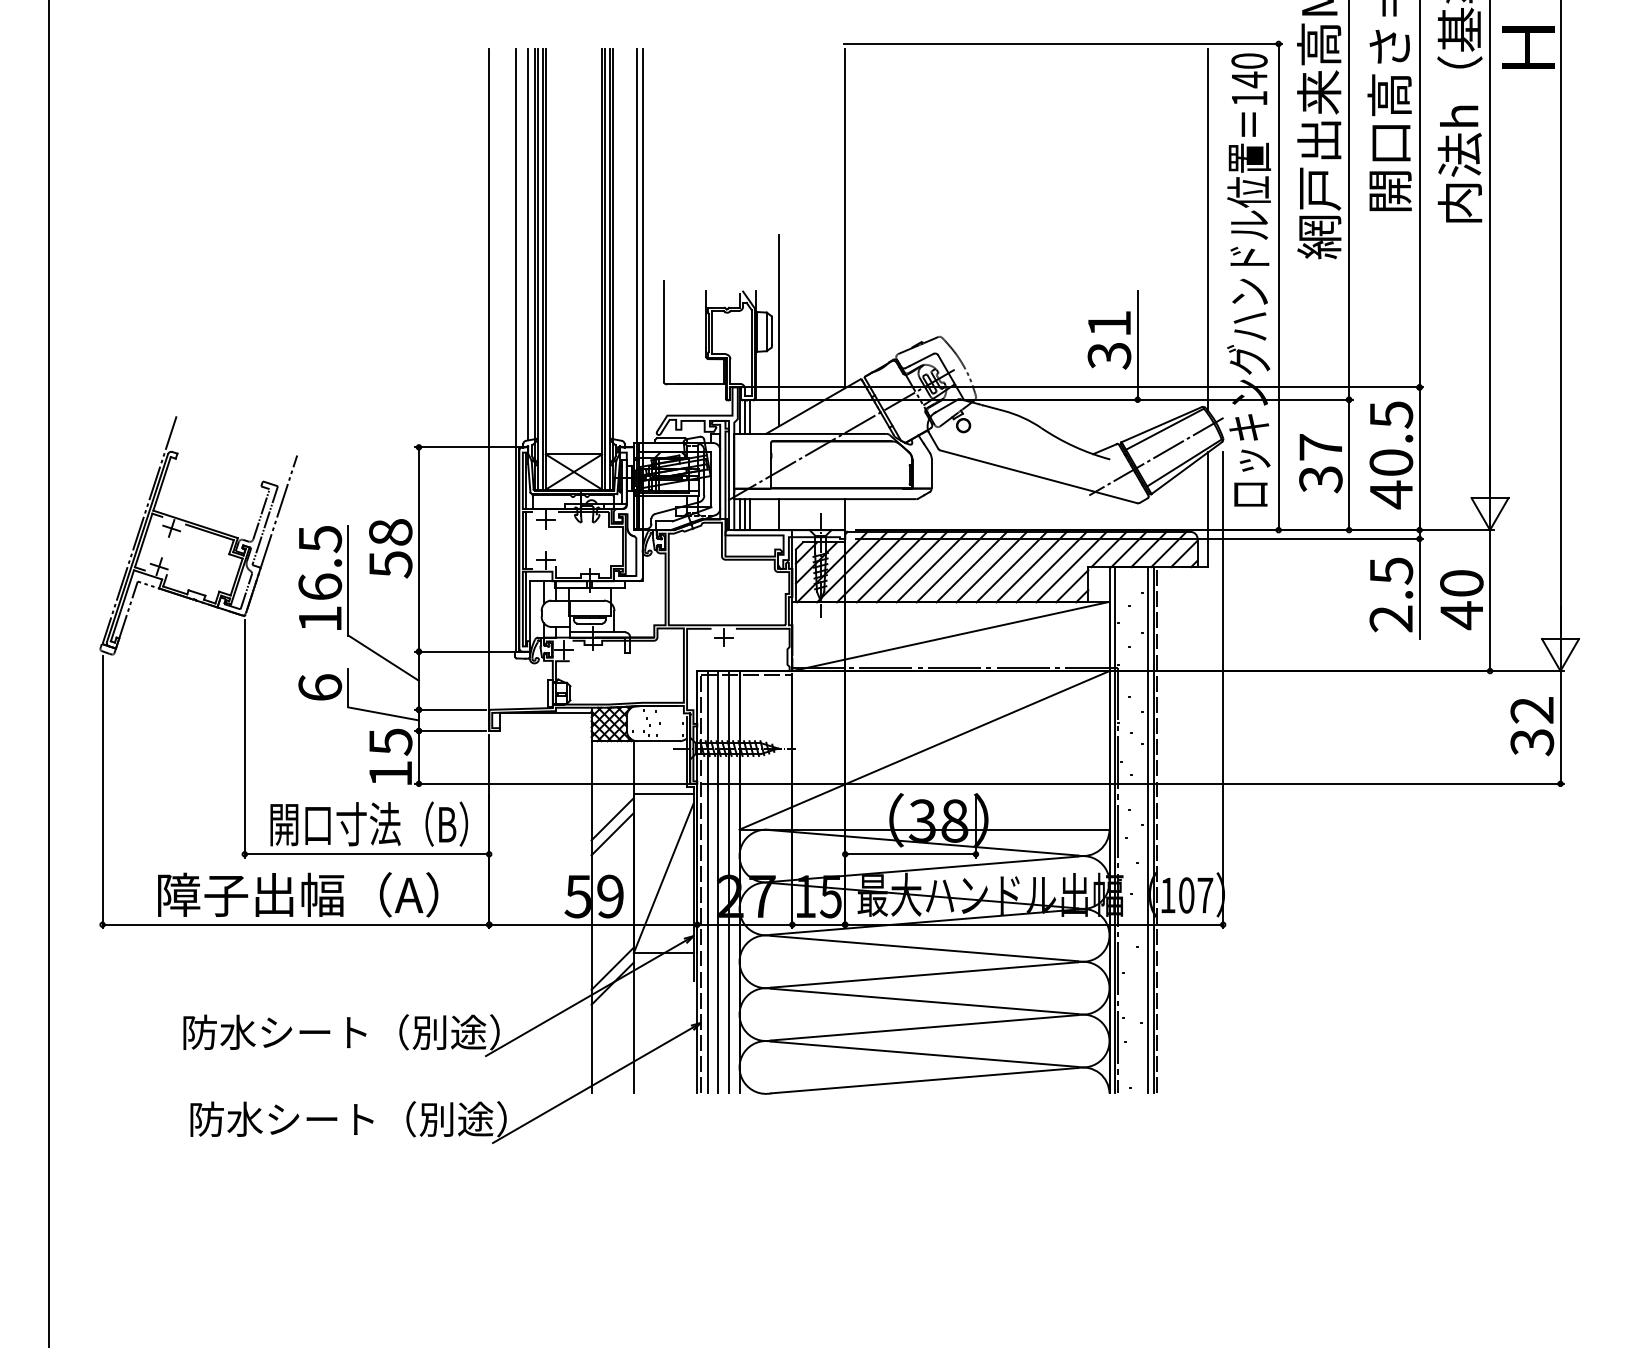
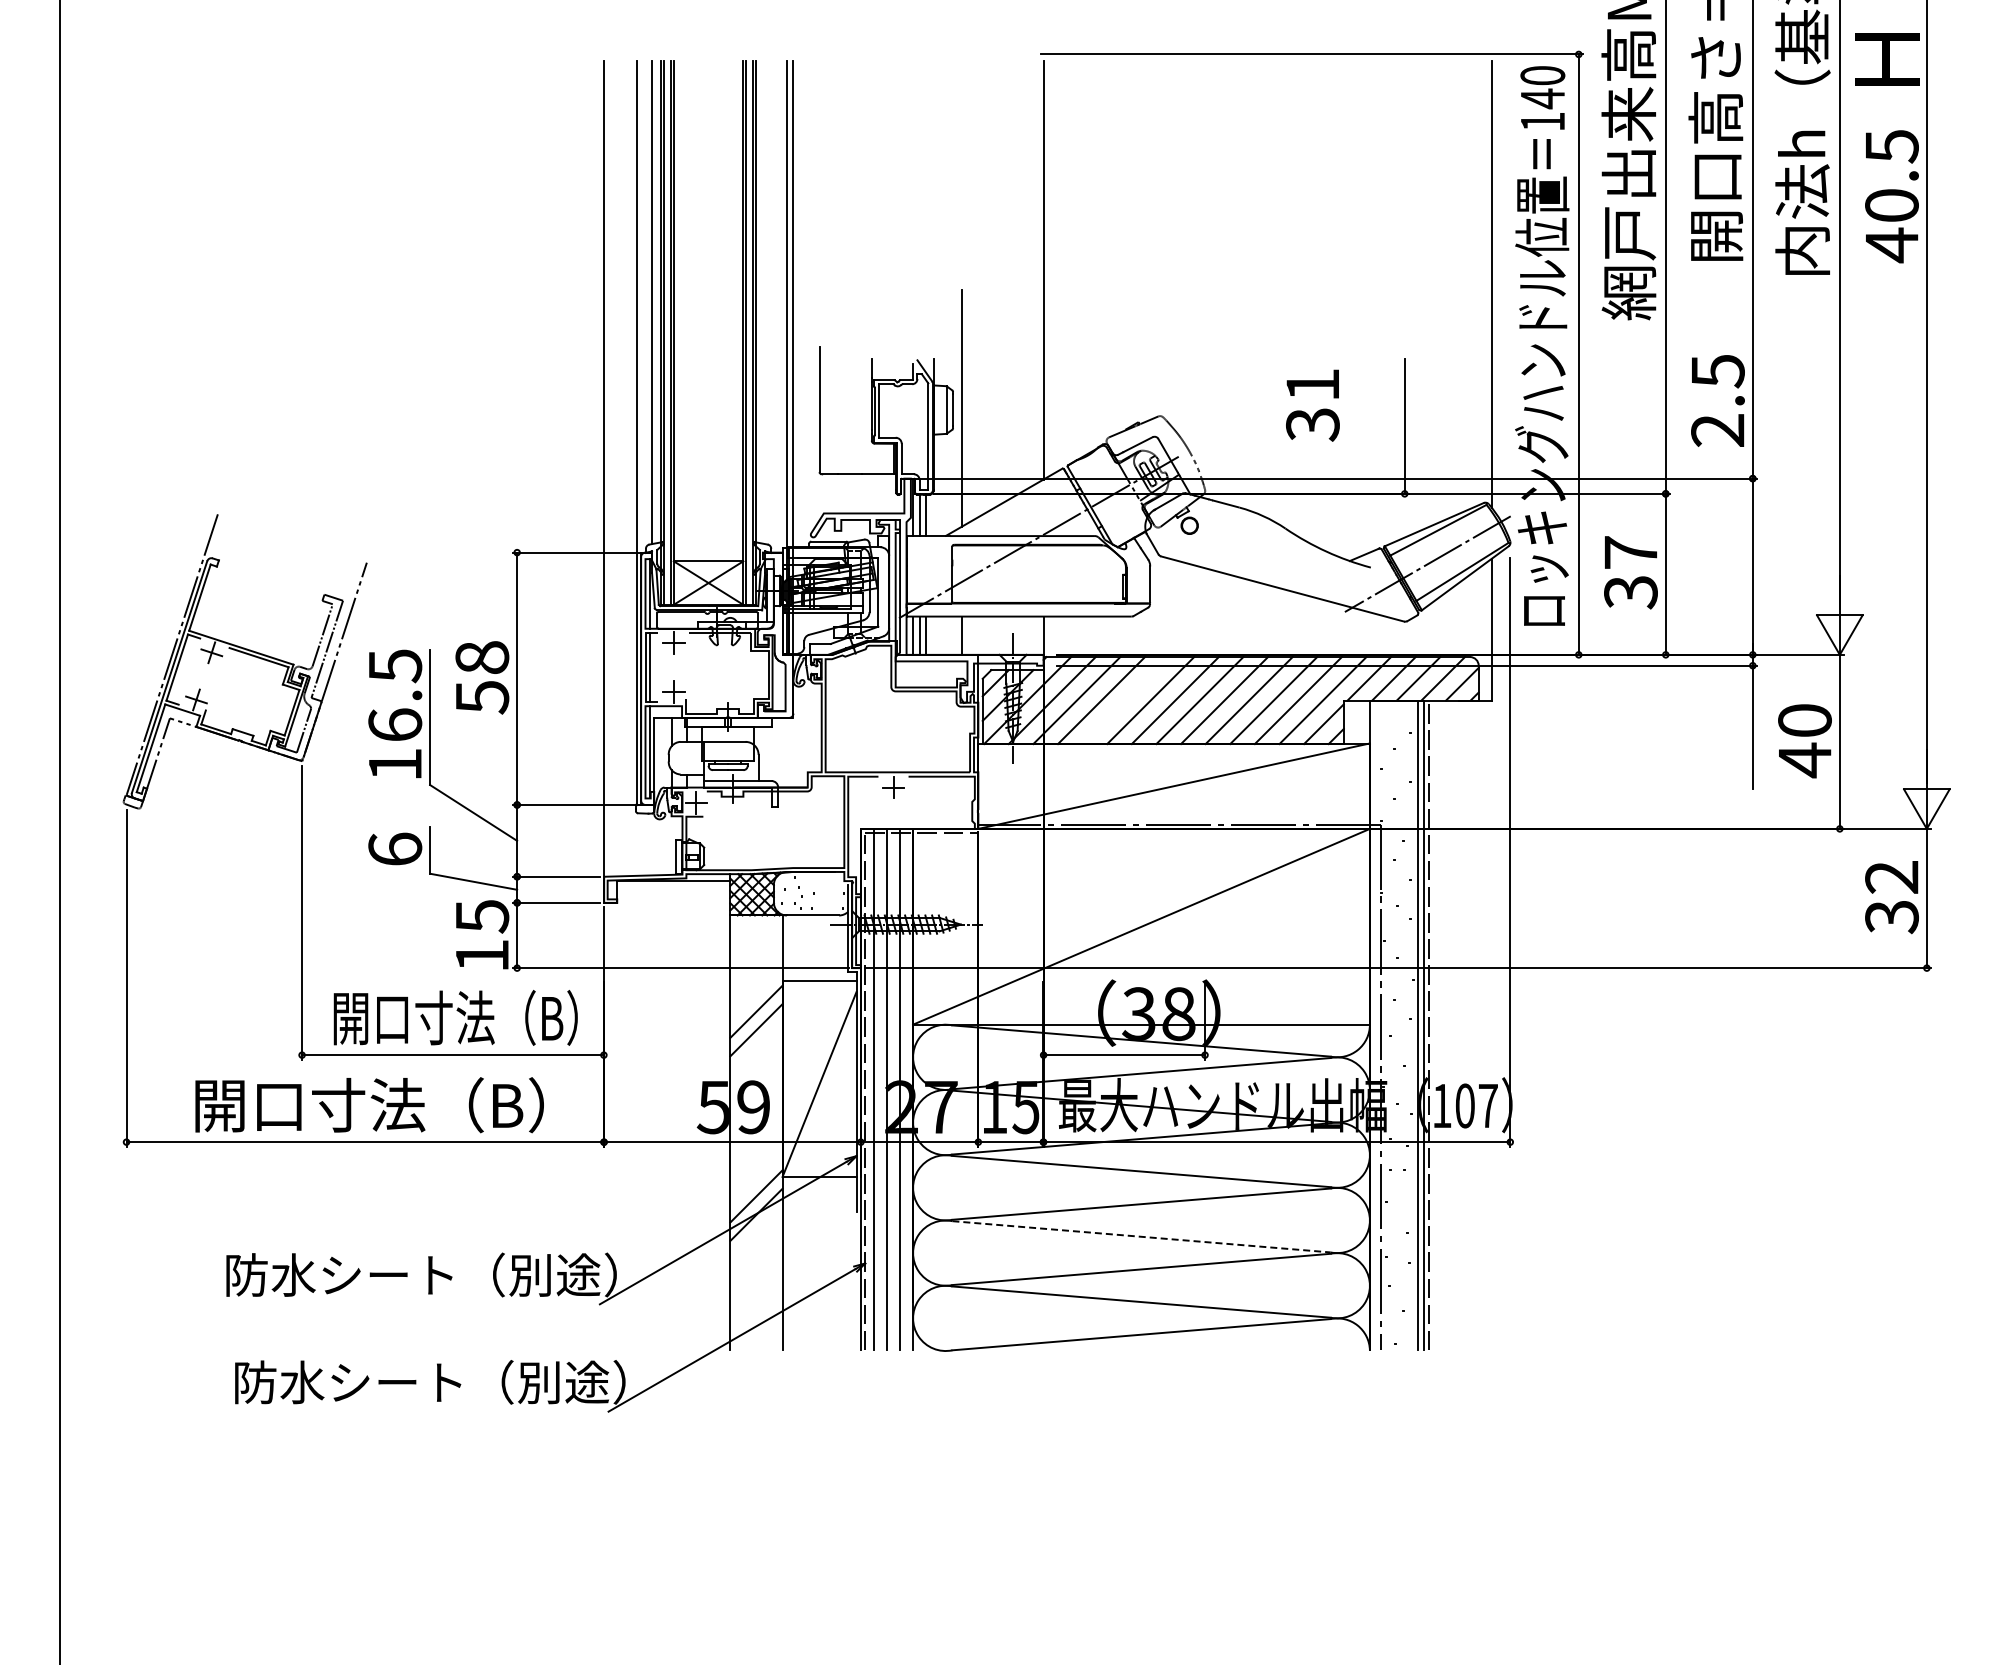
text: (1109, 340) -> (1312, 405), moved
text: (1390, 455) -> (1891, 196), moved
line: (911, 567) -> (1125, 700), removed
text: (1390, 594) -> (1717, 400), moved
line: (1114, 830) -> (1376, 1025), removed
text: (299, 895) -> (369, 1105), 障子出幅（A） -> 開口寸法（B）
line: (924, 1001) -> (1141, 1236), solid -> dashed

